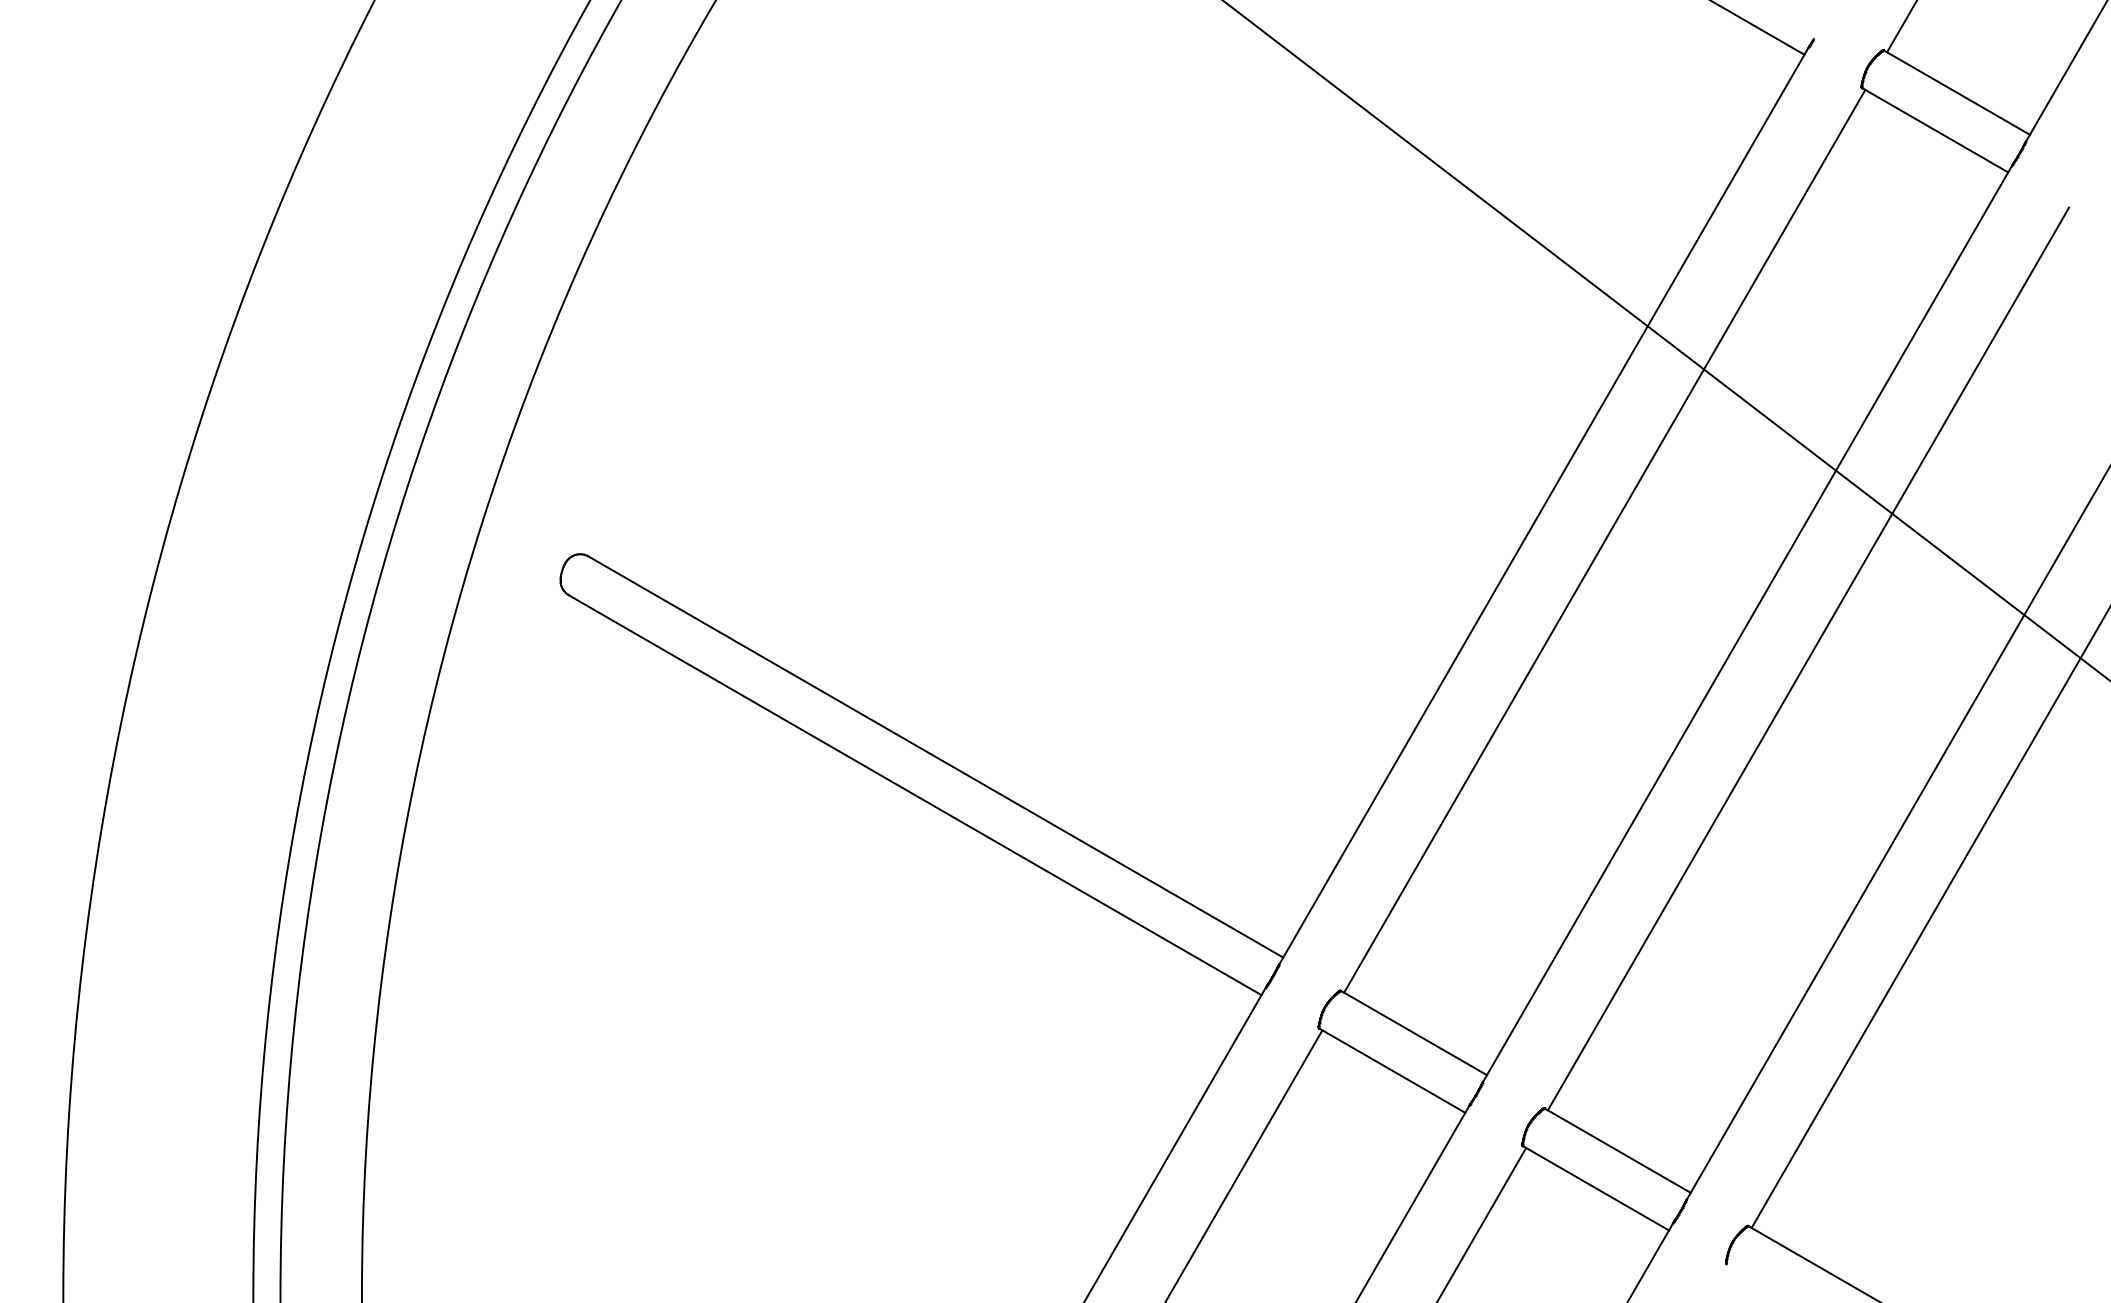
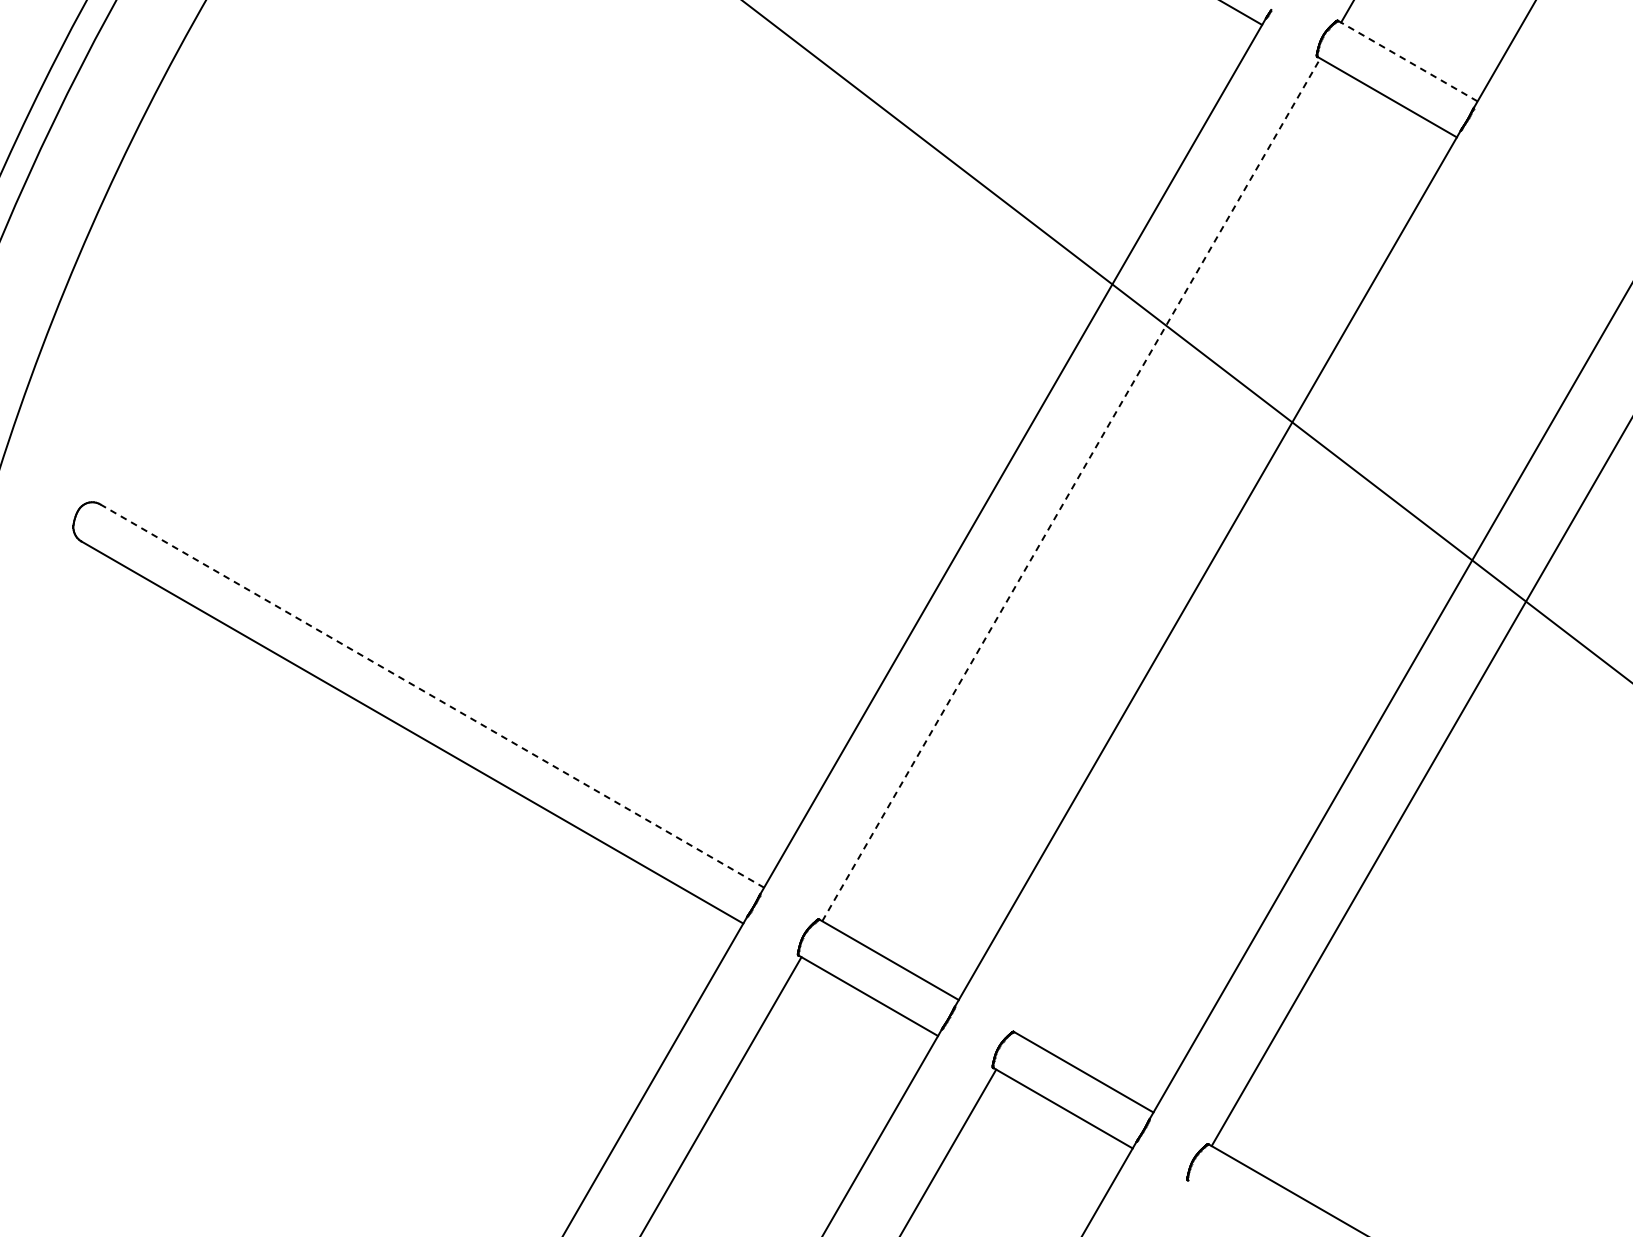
line: (1957, 92) -> (1408, 61), solid -> dashed
line: (1604, 540) -> (1071, 489), solid -> dashed
line: (1808, 658) -> (1266, 601), removed
line: (936, 757) -> (432, 696), solid -> dashed

